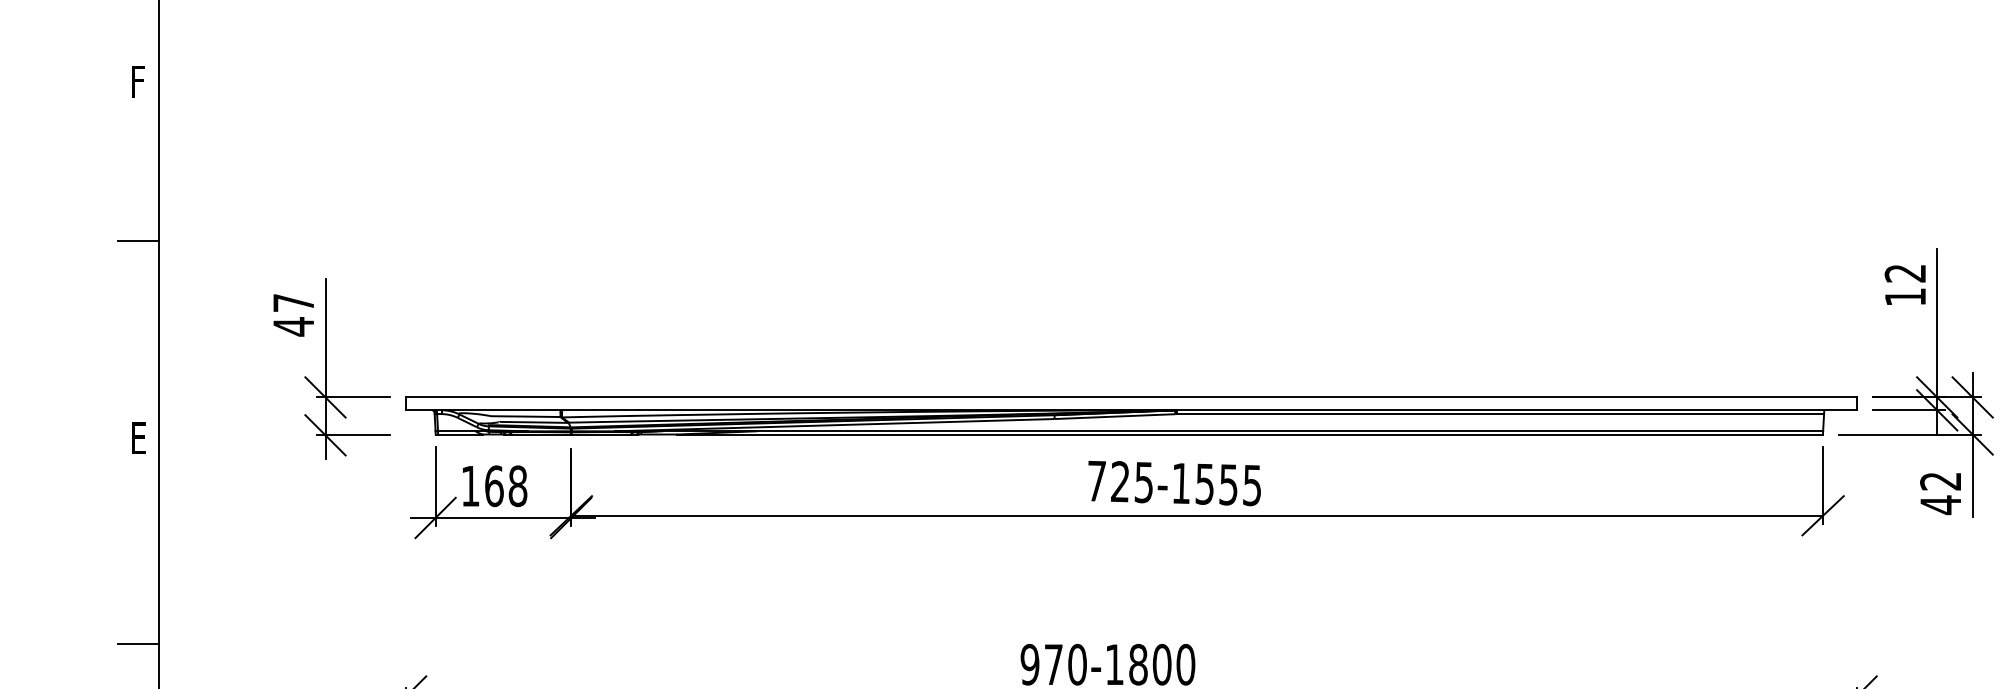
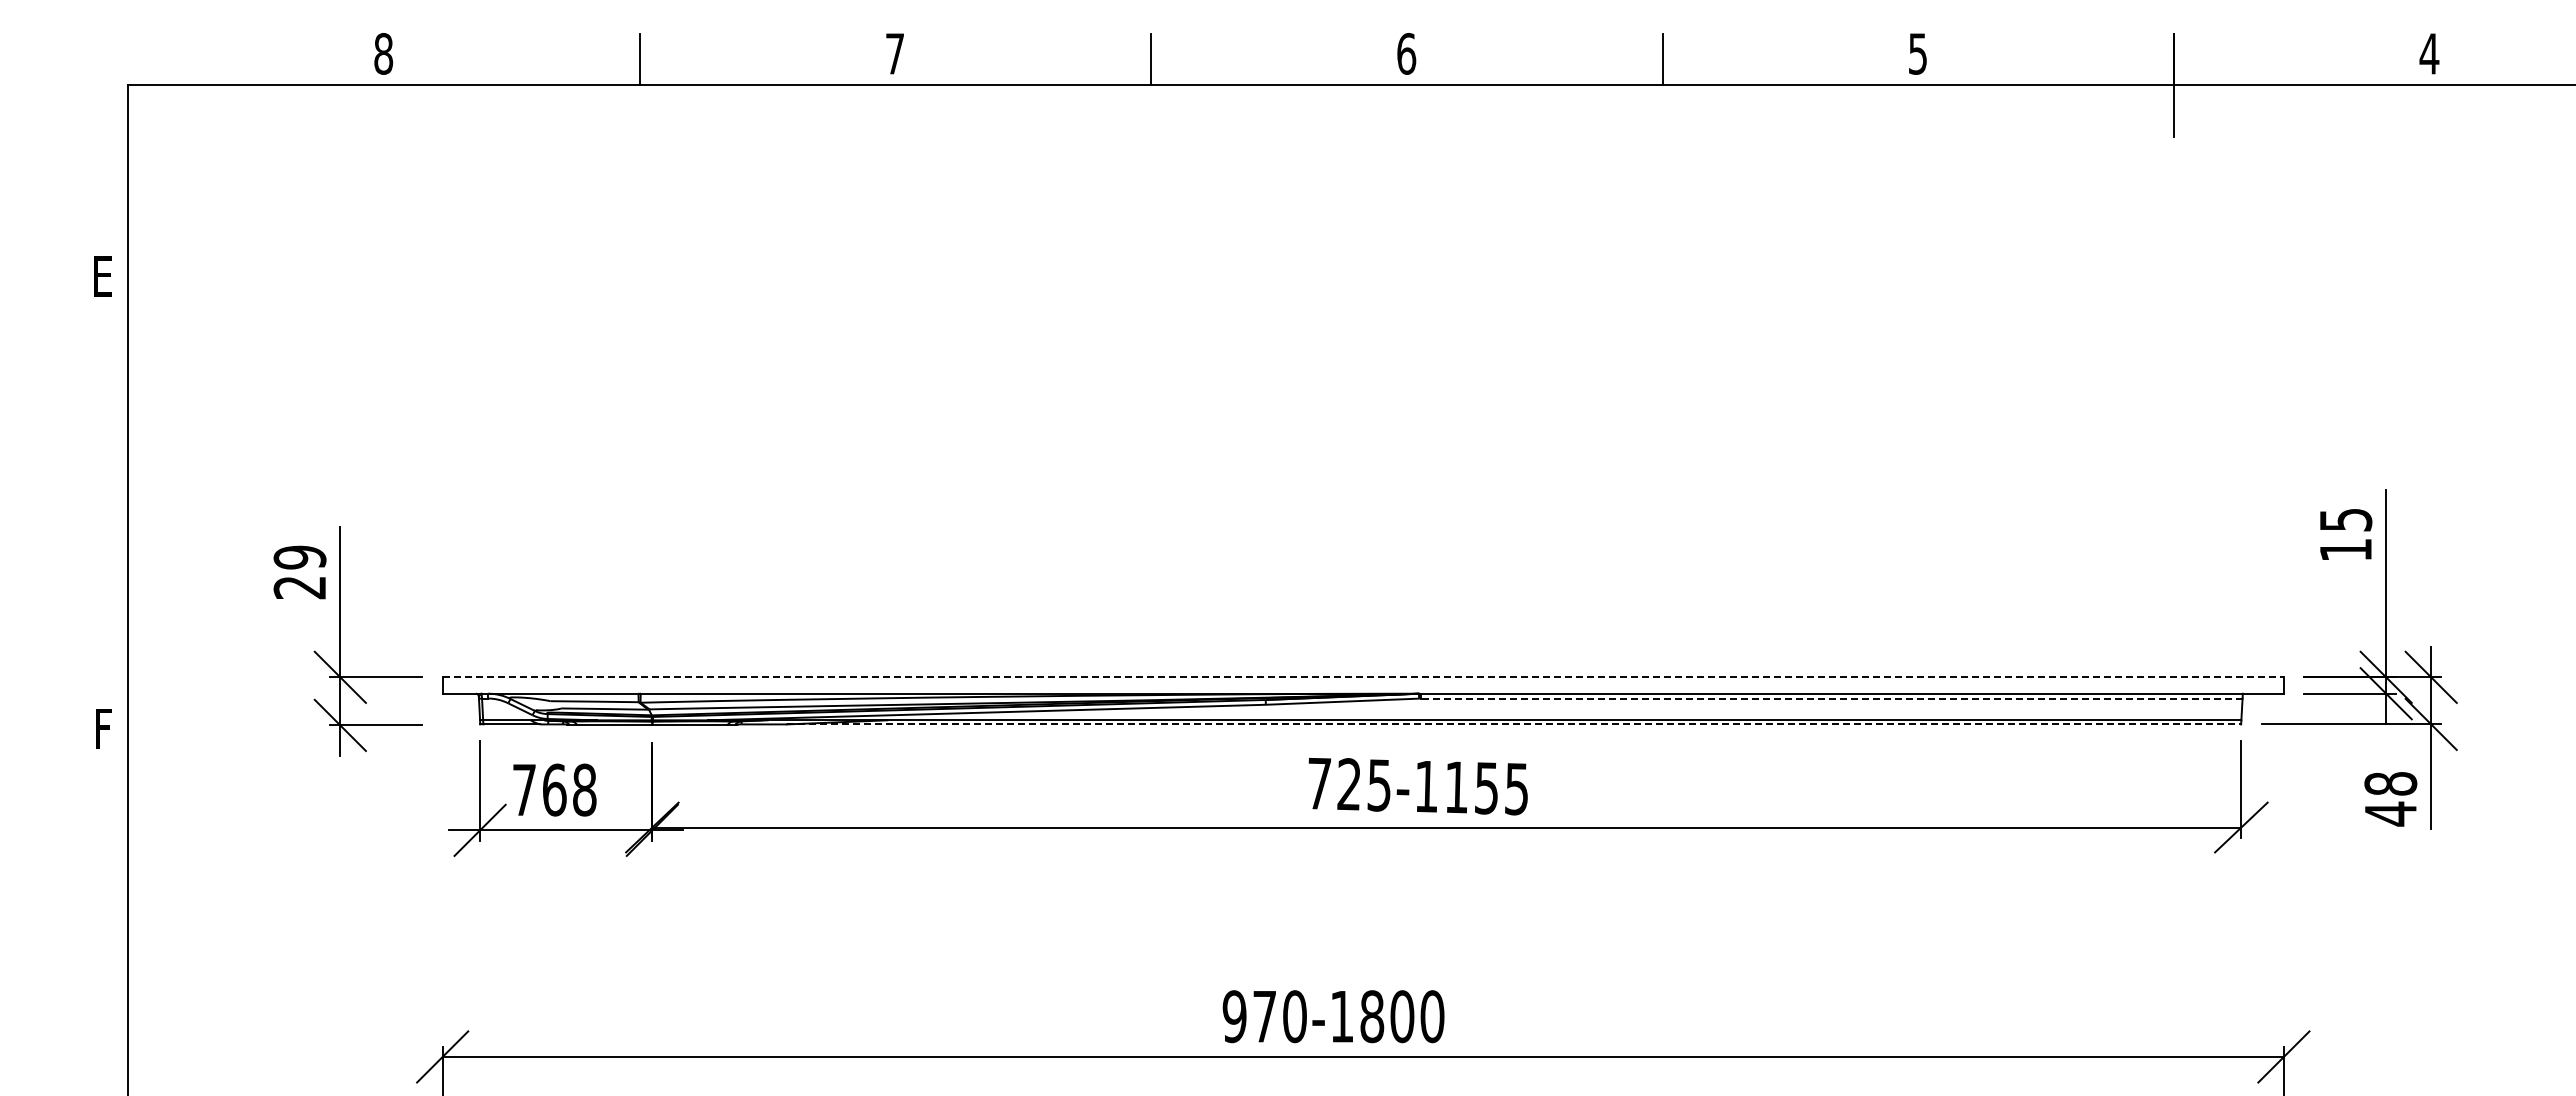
text: (138, 81) -> (102, 276), F -> E
line: (138, 241) -> (102, 479), removed
text: (1905, 273) -> (2345, 520), 12 -> 15
text: (293, 314) -> (299, 572), 47 -> 29
line: (1131, 397) -> (1363, 677), solid -> dashed
line: (1500, 414) -> (1831, 698), solid -> dashed
line: (1250, 434) -> (1514, 724), solid -> dashed
text: (138, 437) -> (103, 728), E -> F
text: (1940, 481) -> (2390, 783), 42 -> 48
text: (1204, 484) -> (1455, 787), 725-1555 -> 725-1155
text: (470, 485) -> (524, 789), 168 -> 768
line: (138, 644) -> (102, 990), removed

